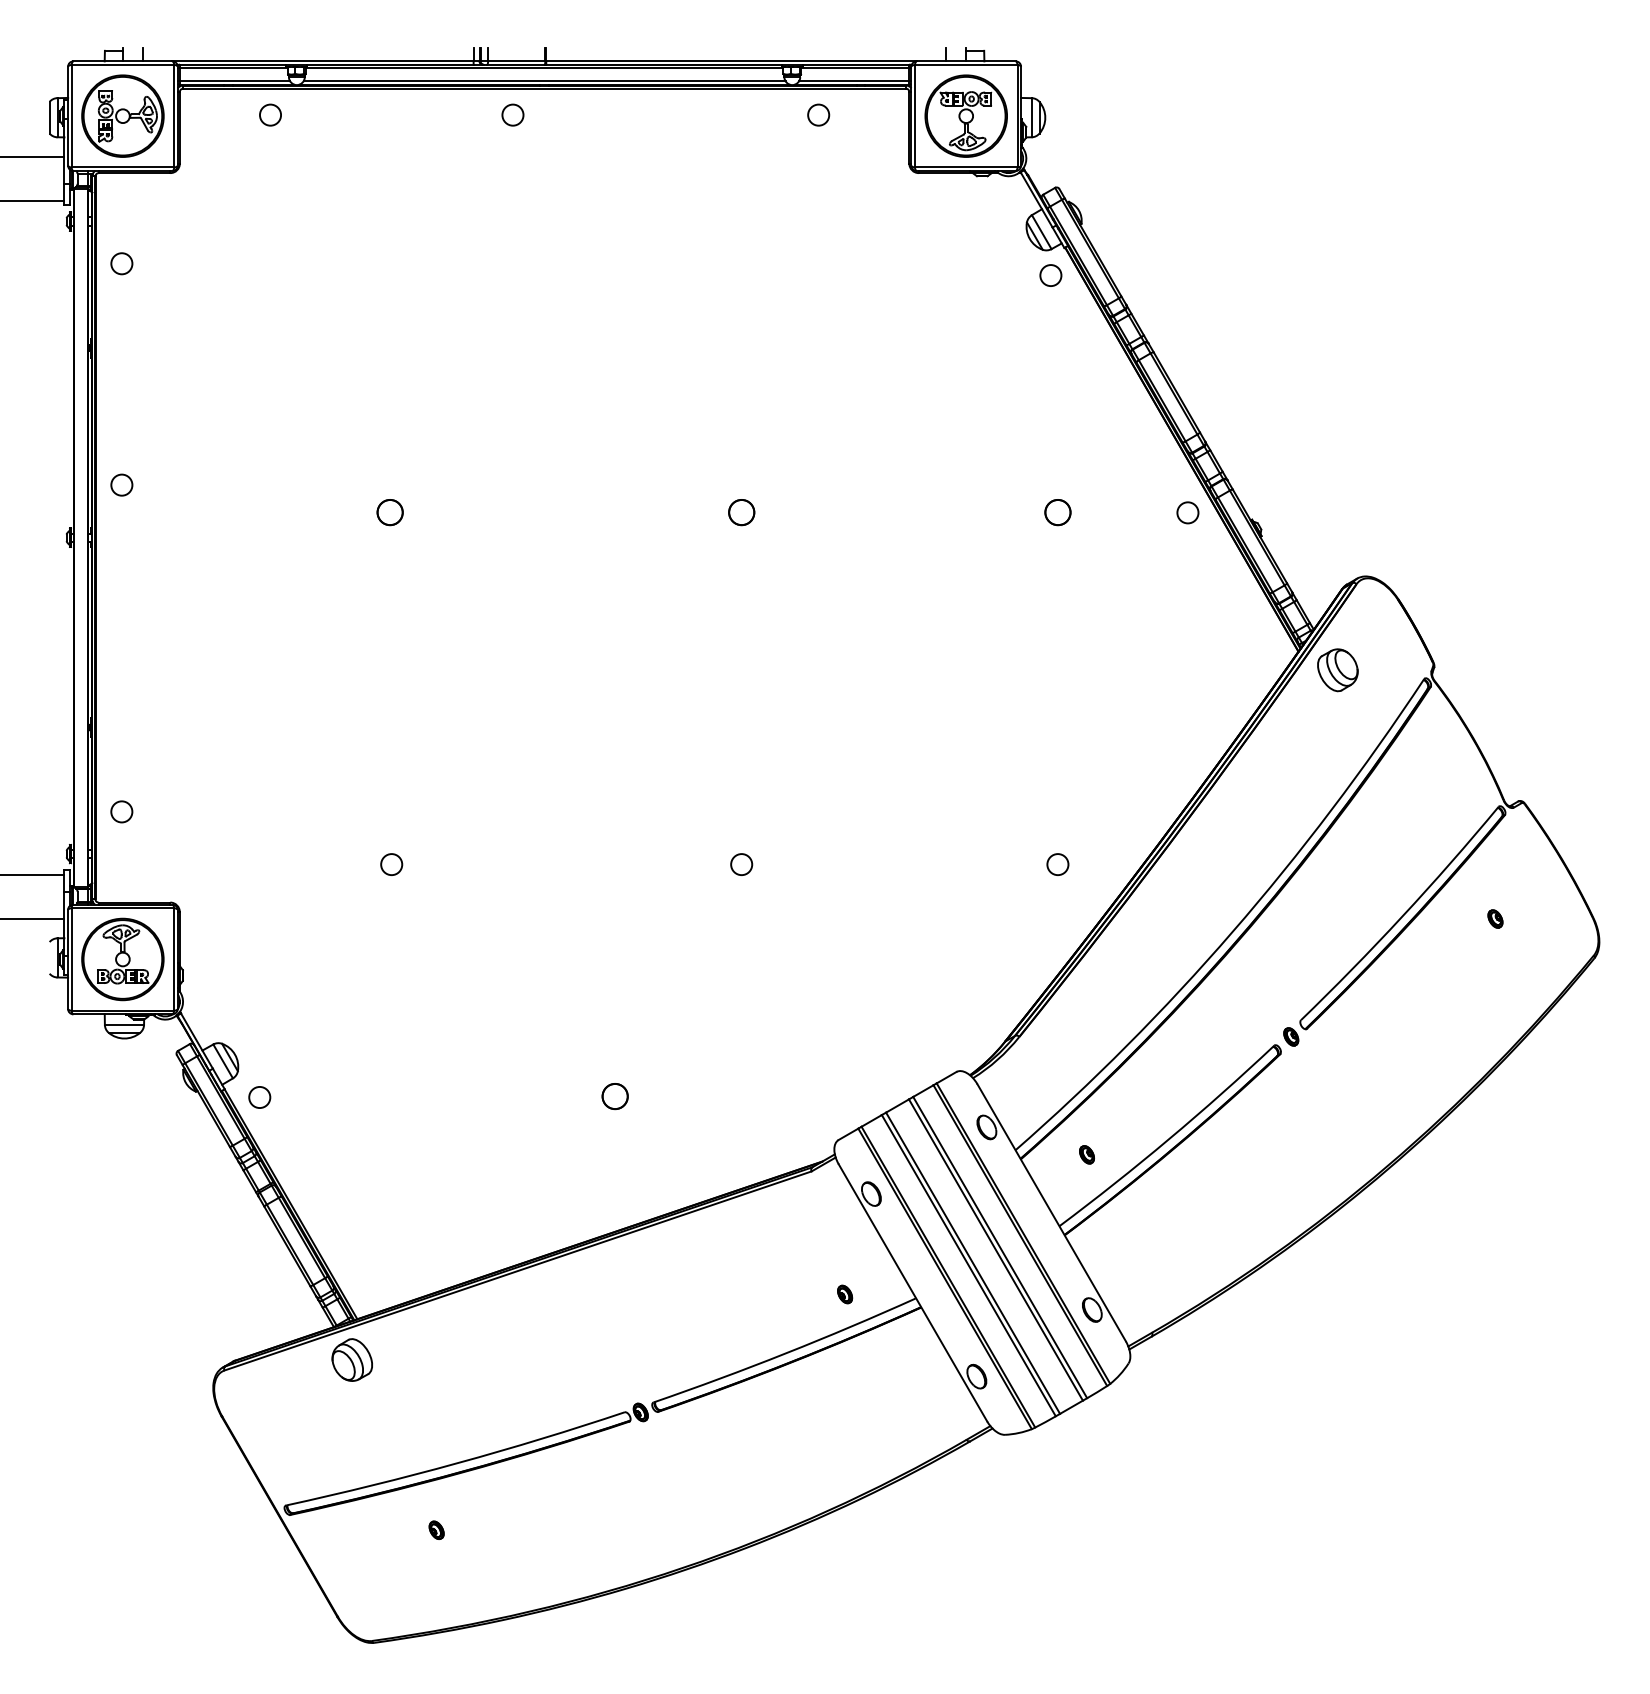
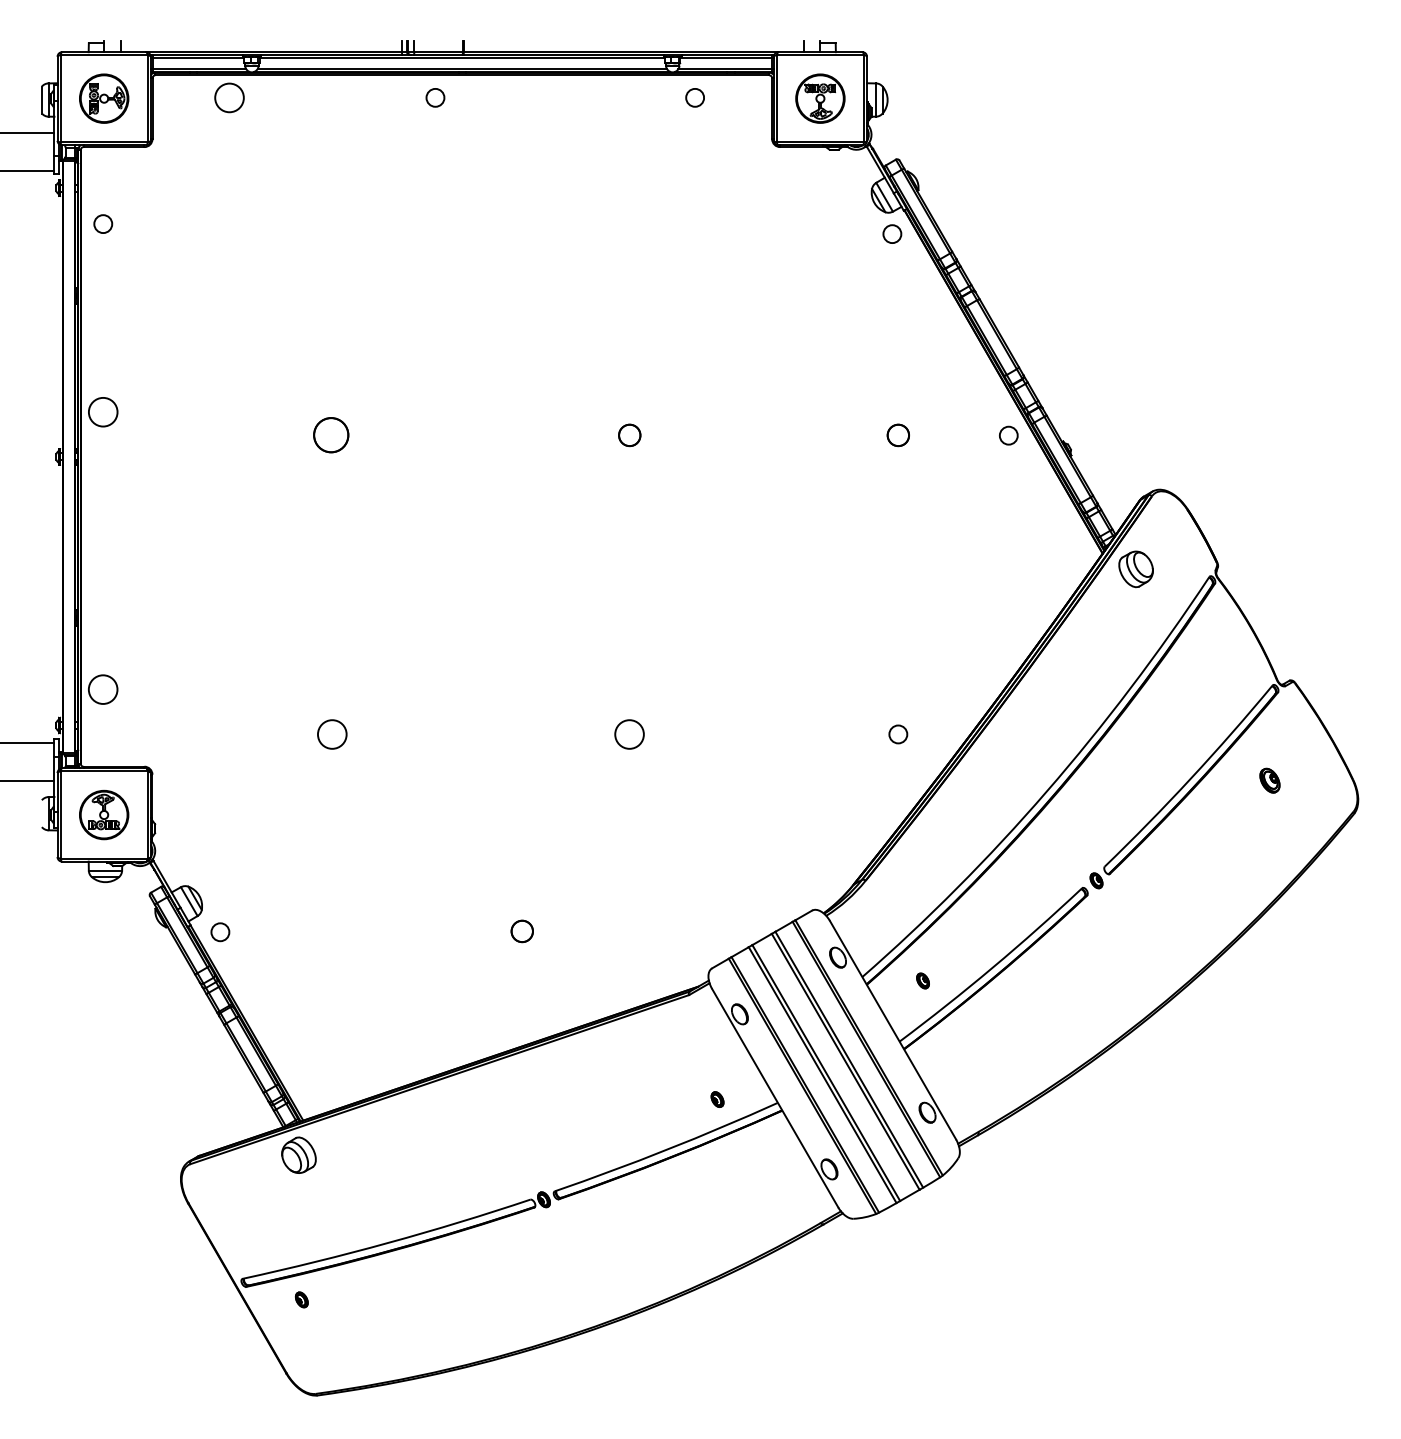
circle: (270, 114) -> (229, 97), size x1.6
part: (122, 115) -> (103, 98), size x0.7
part: (965, 115) -> (819, 98), size x0.7
circle: (121, 484) -> (102, 411), size x1.6
circle: (389, 512) -> (330, 435), size x1.6
circle: (121, 811) -> (102, 689), size x1.6
circle: (391, 864) -> (332, 734), size x1.6
circle: (741, 864) -> (629, 734), size x1.6
part: (1495, 918) -> (1270, 780), size x1.6
part: (122, 959) -> (103, 815), size x0.7
part: (436, 1529) -> (301, 1299), moved

